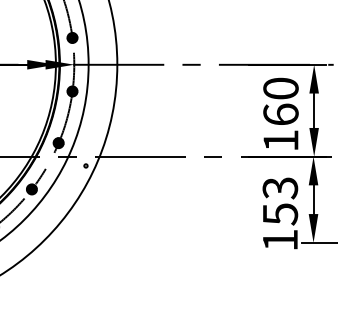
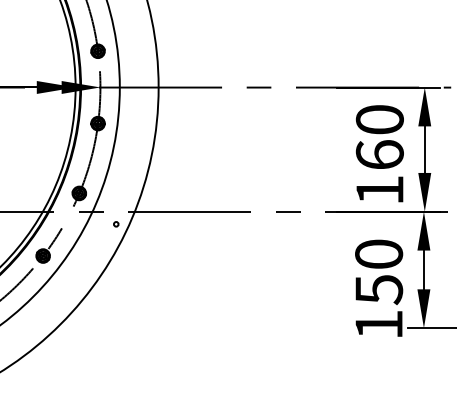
text: (280, 188) -> (379, 254), 153 -> 150

